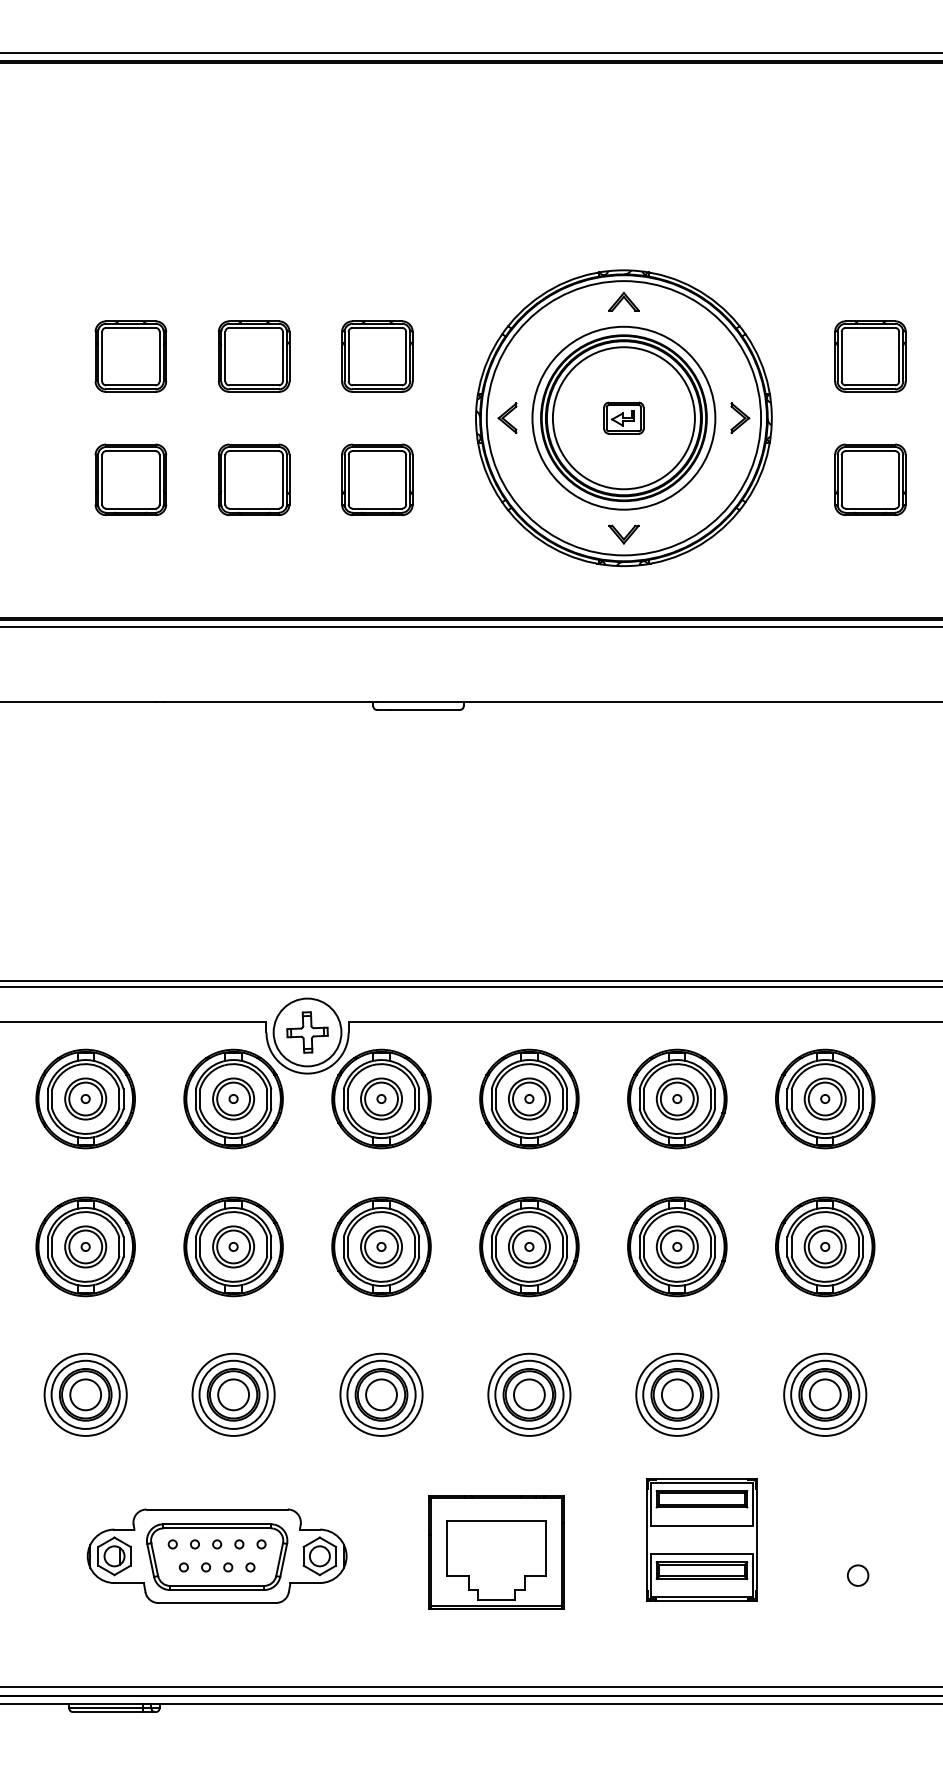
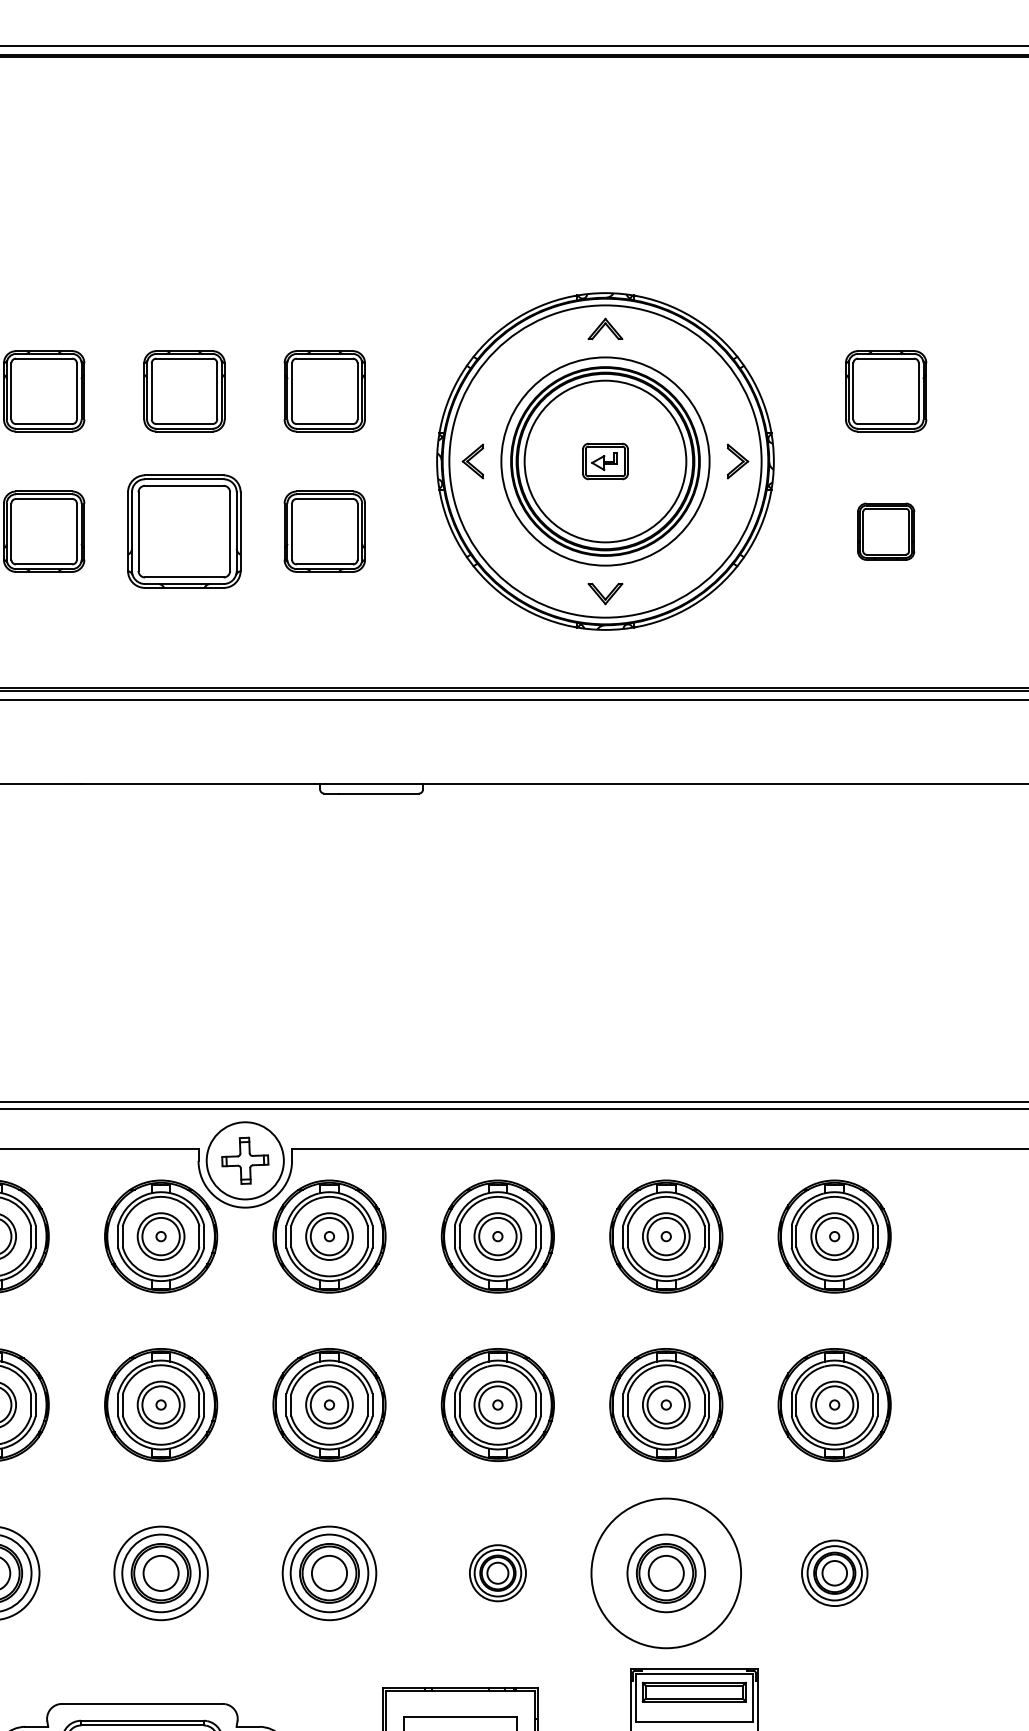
part: (254, 479) -> (184, 531), size x1.4
part: (870, 479) -> (886, 531), size x0.7
part: (529, 1394) -> (497, 1572), size x0.6
circle: (677, 1394) -> (666, 1572), size x1.6
part: (825, 1394) -> (834, 1572), size x0.7

